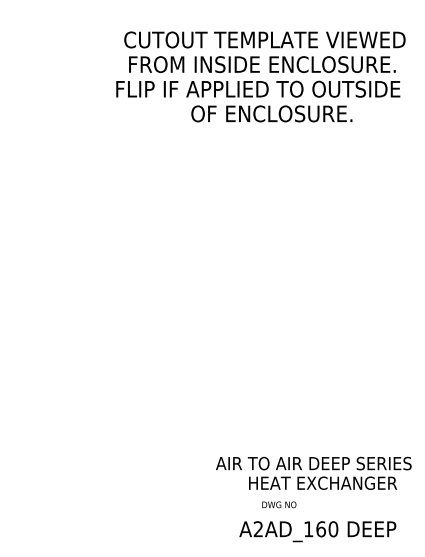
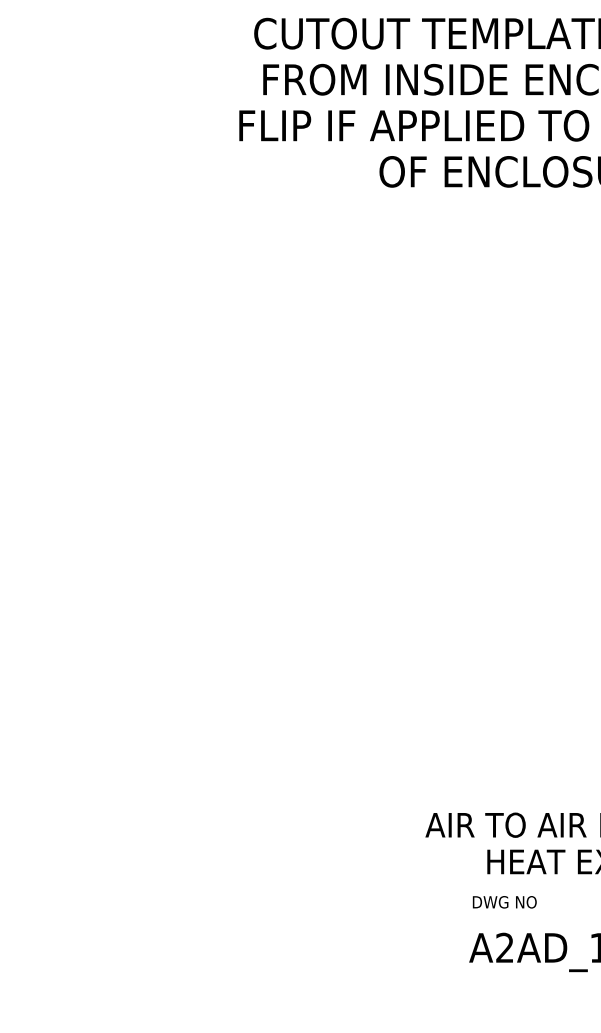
text: (279, 504) -> (505, 901), moved

